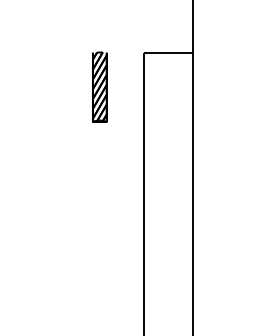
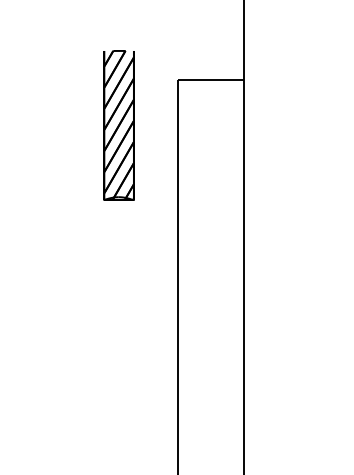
part: (99, 86) -> (118, 124), size x1.6

